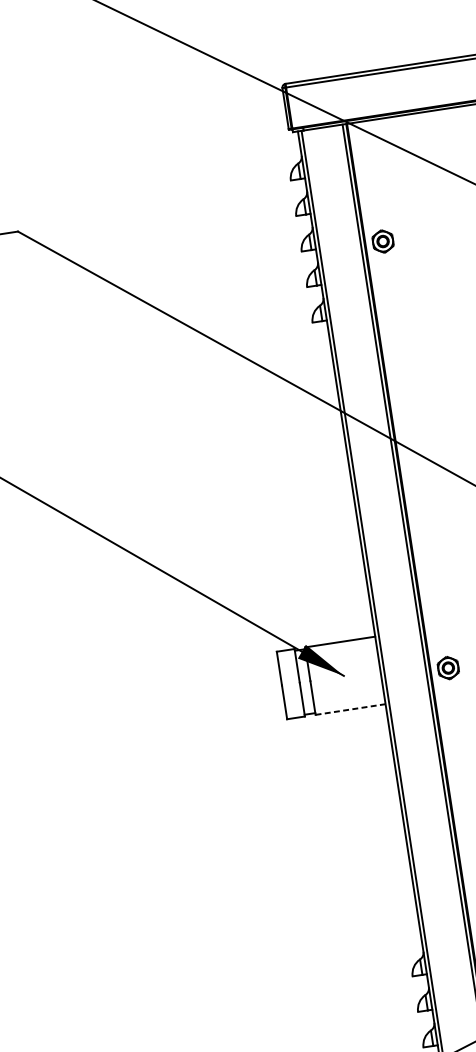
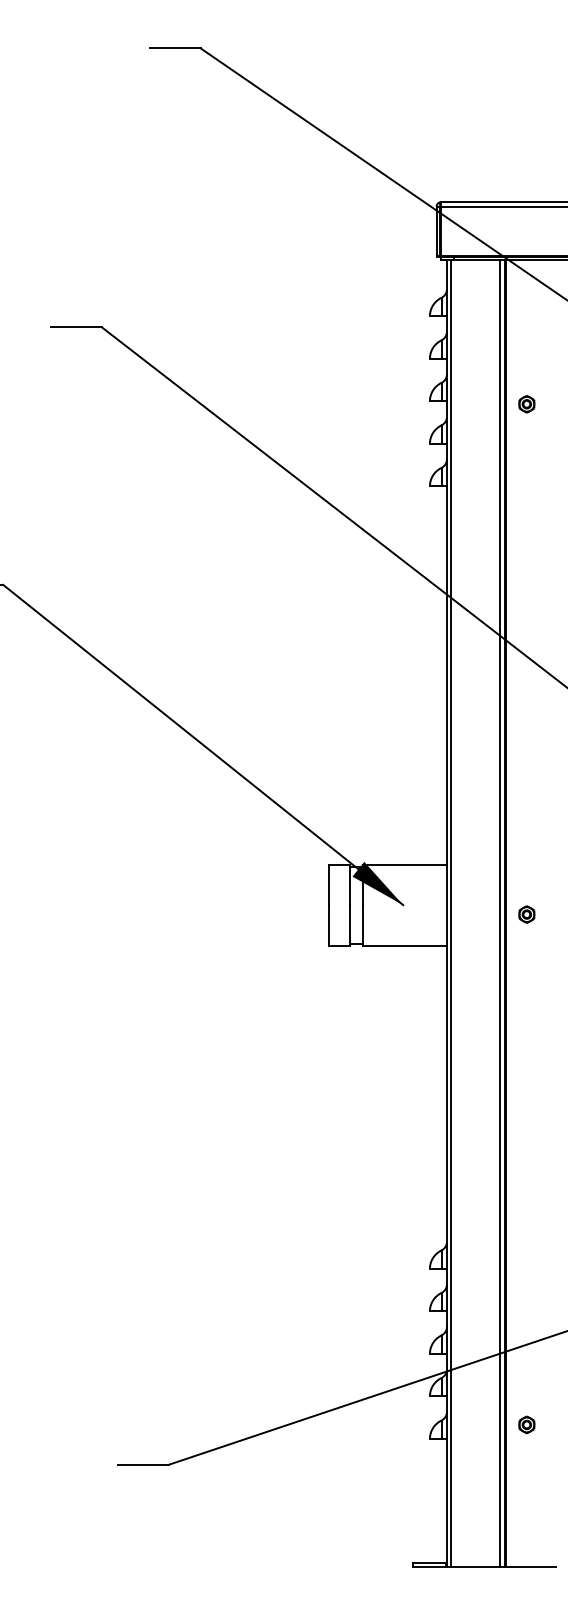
part: (382, 241) -> (526, 404), size x0.62
part: (448, 667) -> (526, 914), size x0.62
line: (350, 709) -> (405, 945), dashed -> solid

